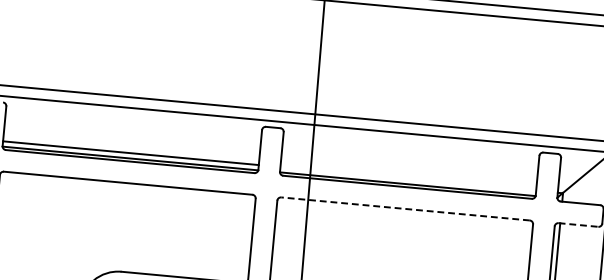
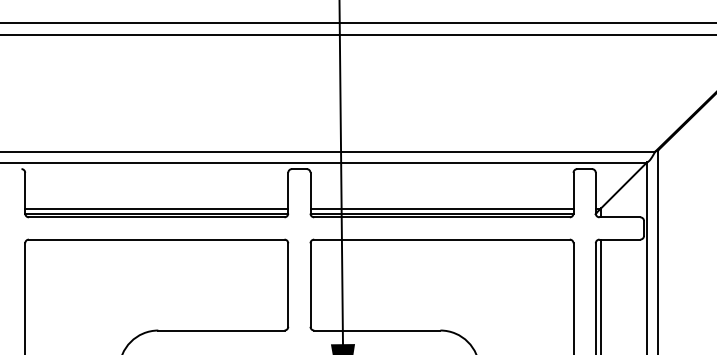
line: (407, 178) -> (441, 208), added
line: (406, 208) -> (442, 239), dashed -> solid
line: (579, 224) -> (620, 239), dashed -> solid

